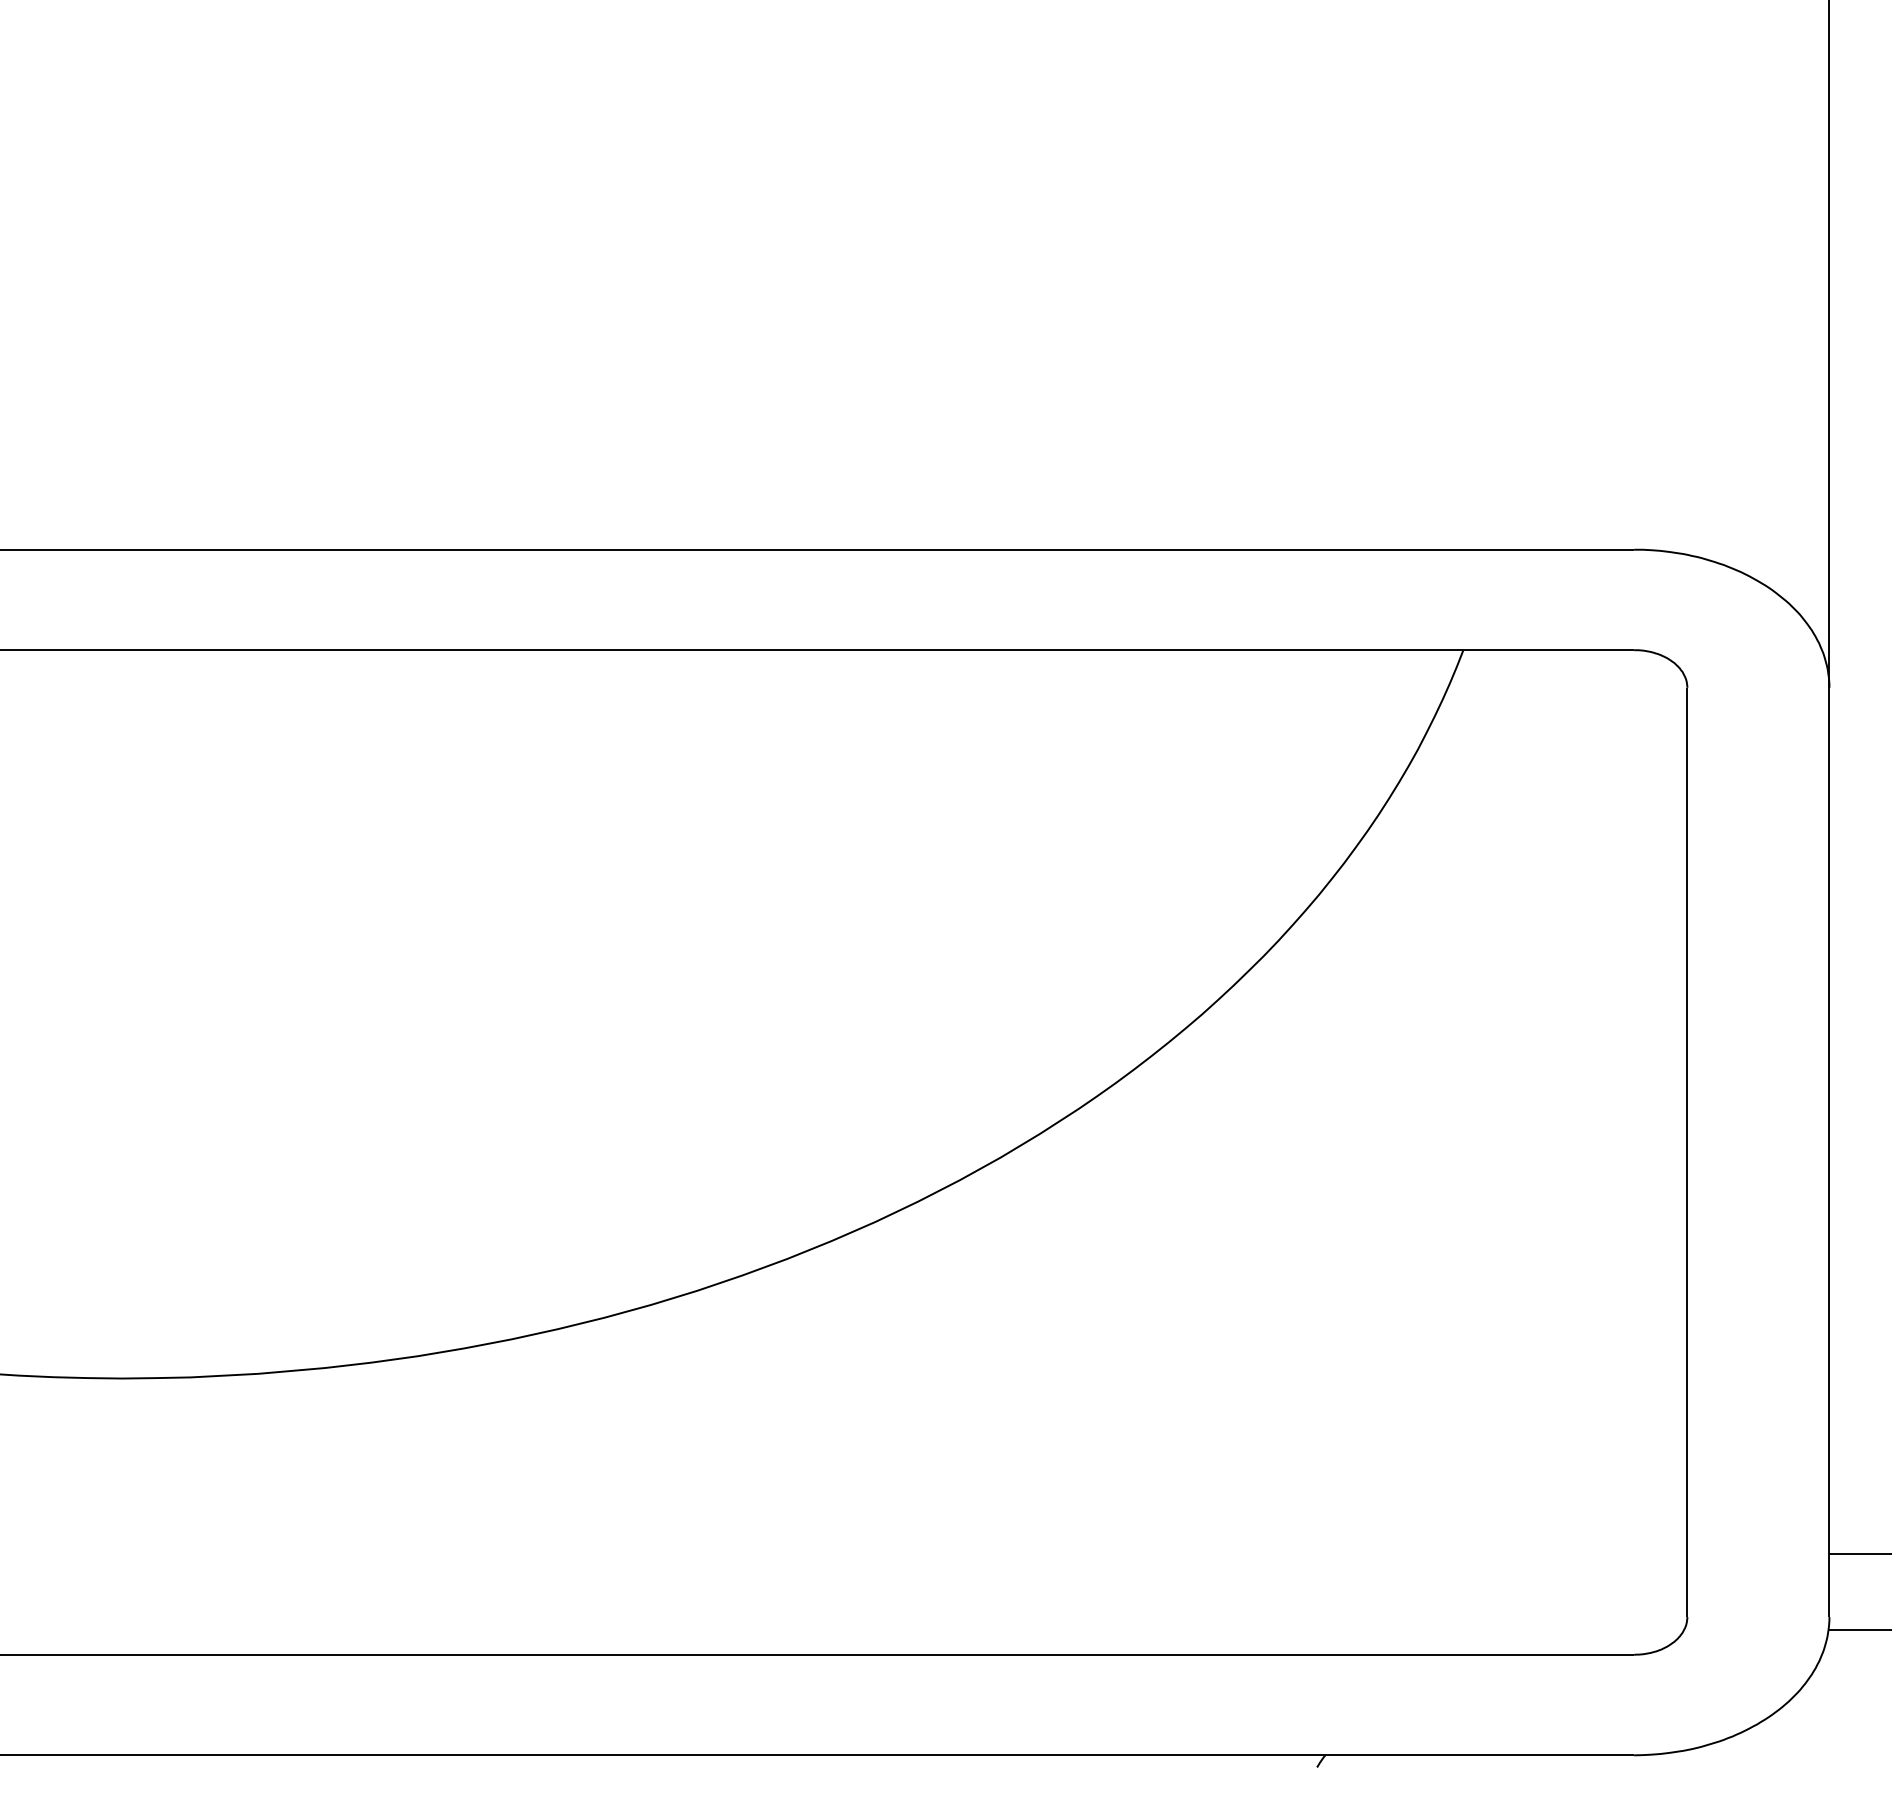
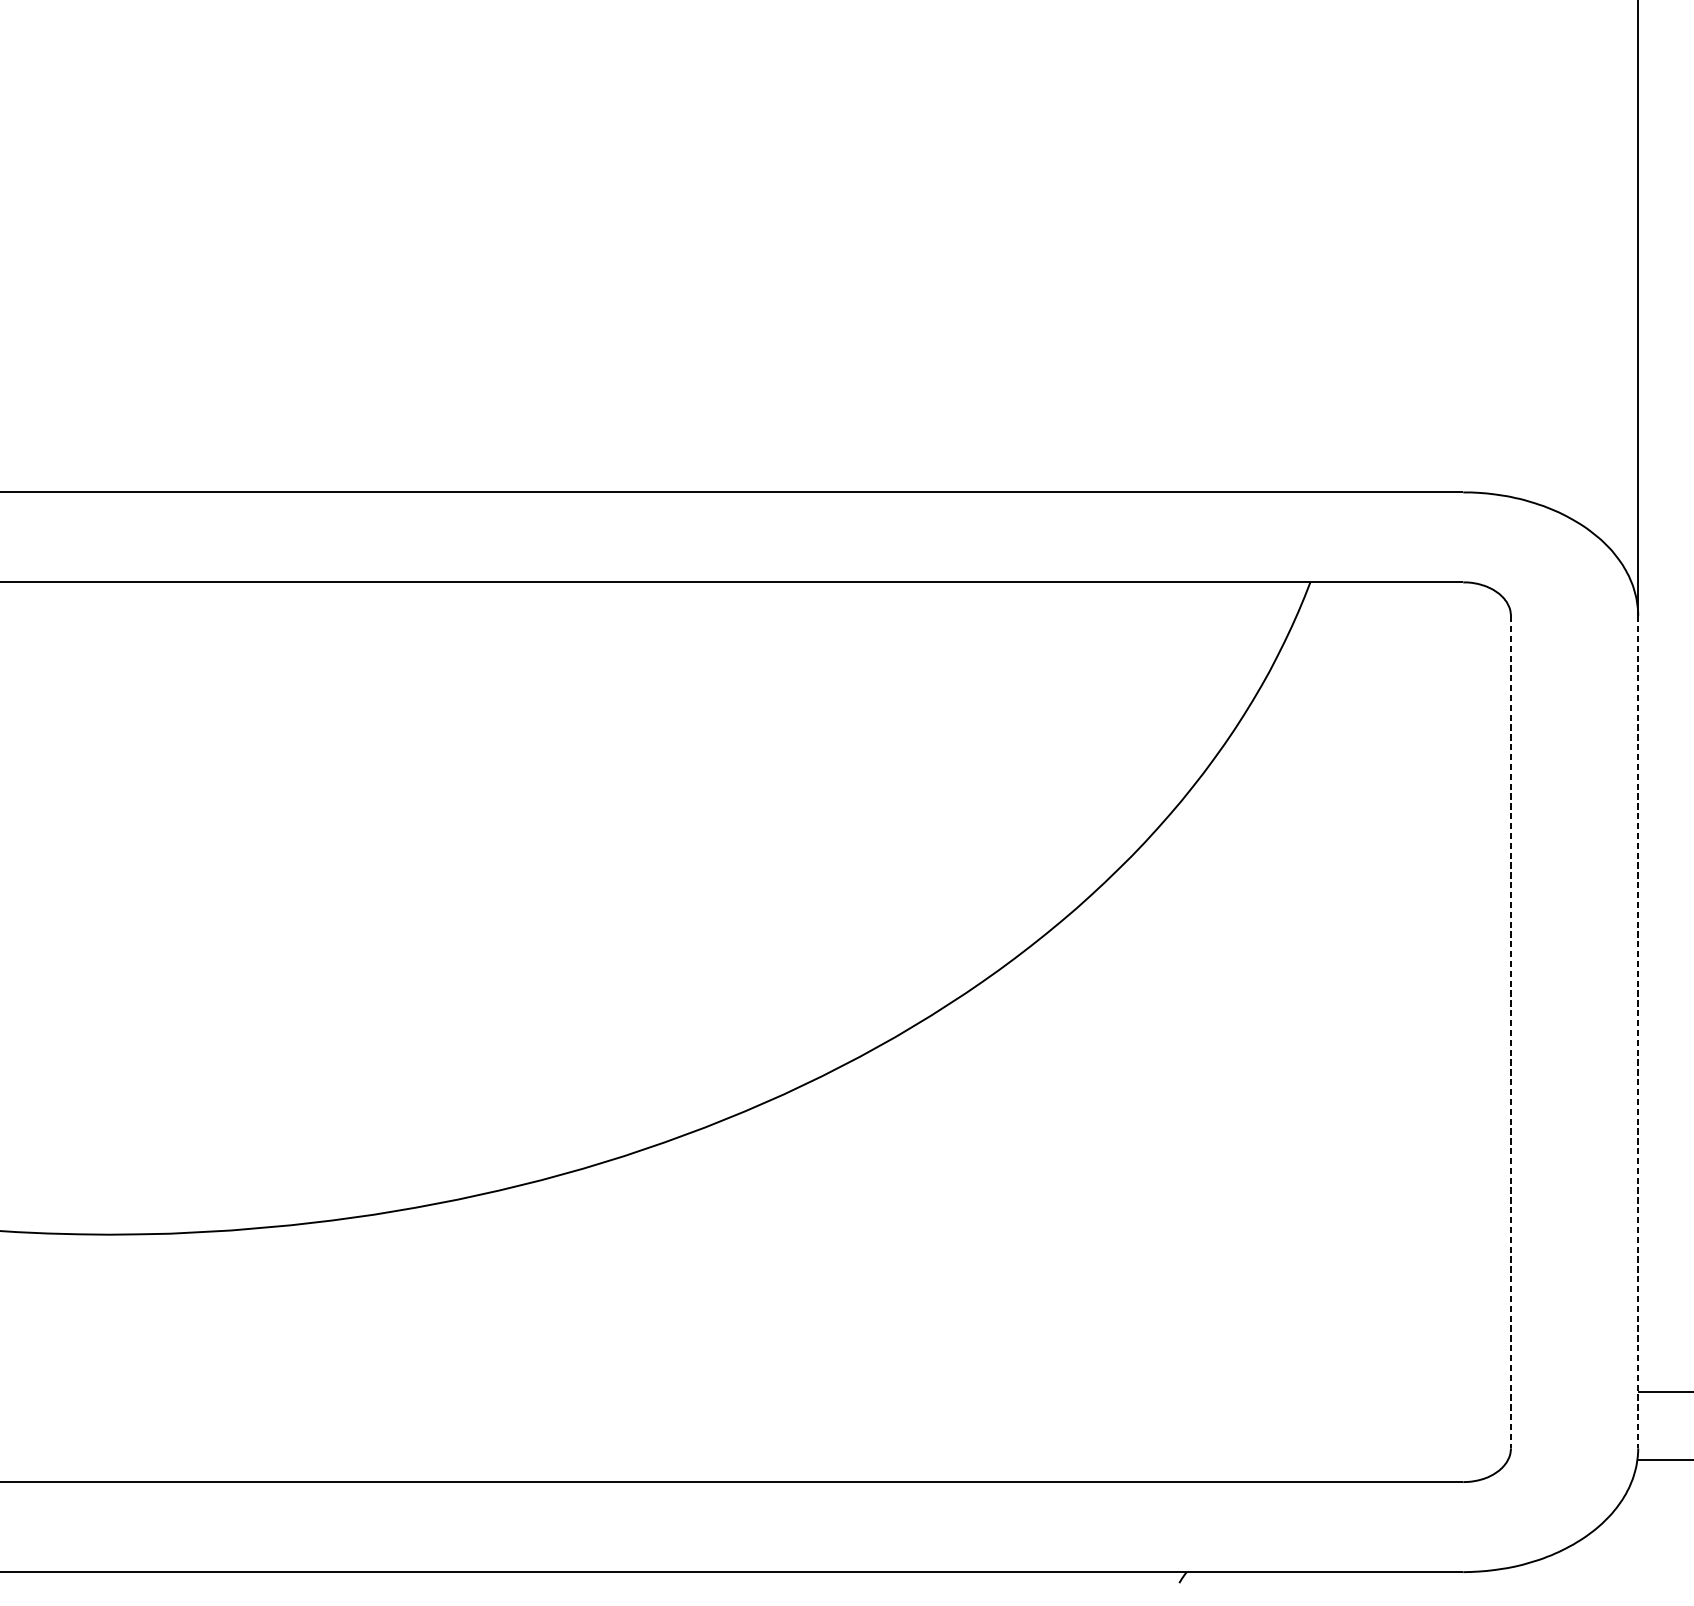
line: (1687, 1152) -> (1511, 1032), solid -> dashed
line: (1829, 1152) -> (1638, 1032), solid -> dashed

